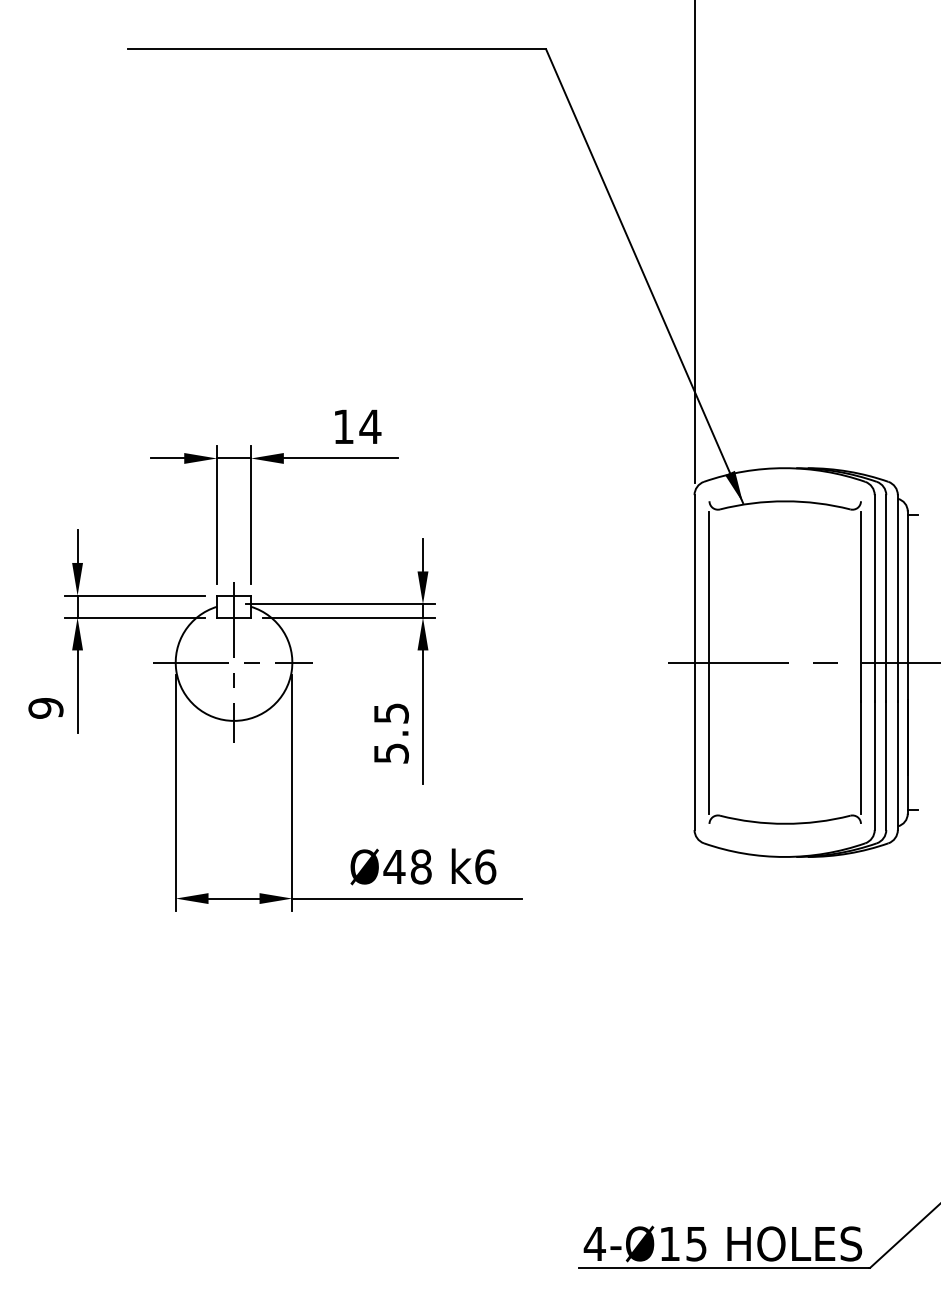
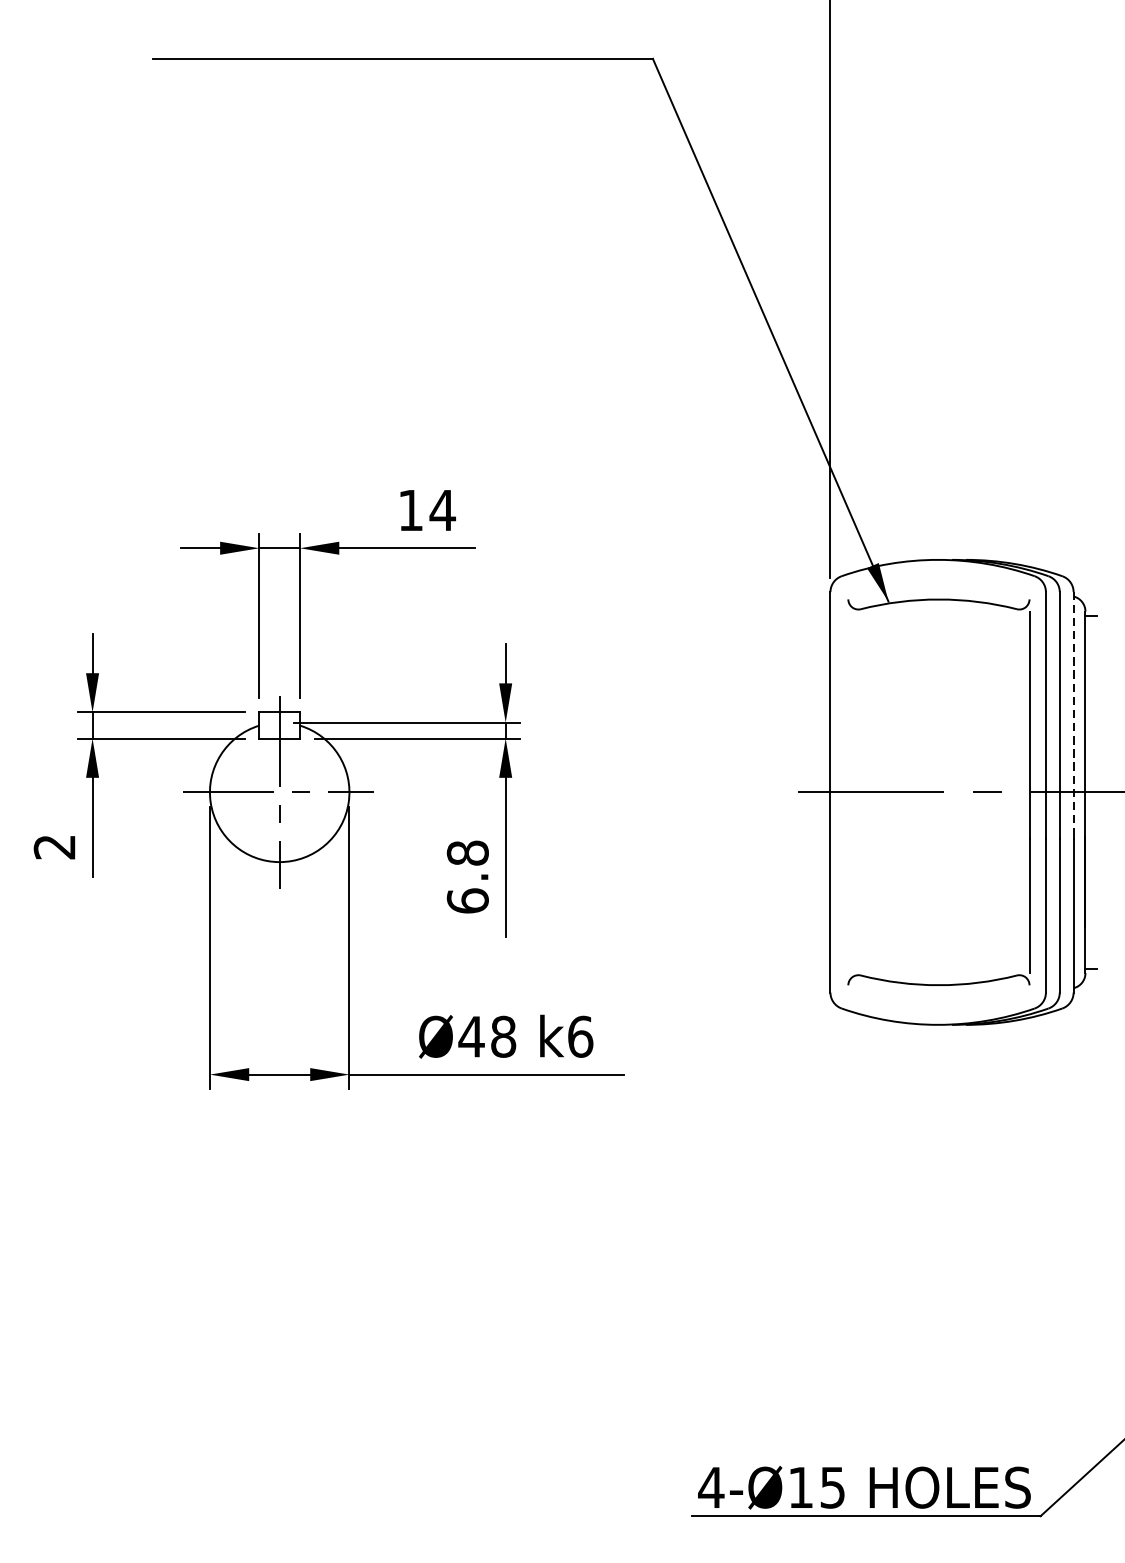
line: (897, 596) -> (1073, 713), solid -> dashed
line: (709, 662) -> (848, 792), removed
text: (45, 708) -> (54, 847), 9 -> 2
text: (390, 733) -> (466, 877), 5.5 -> 6.8

